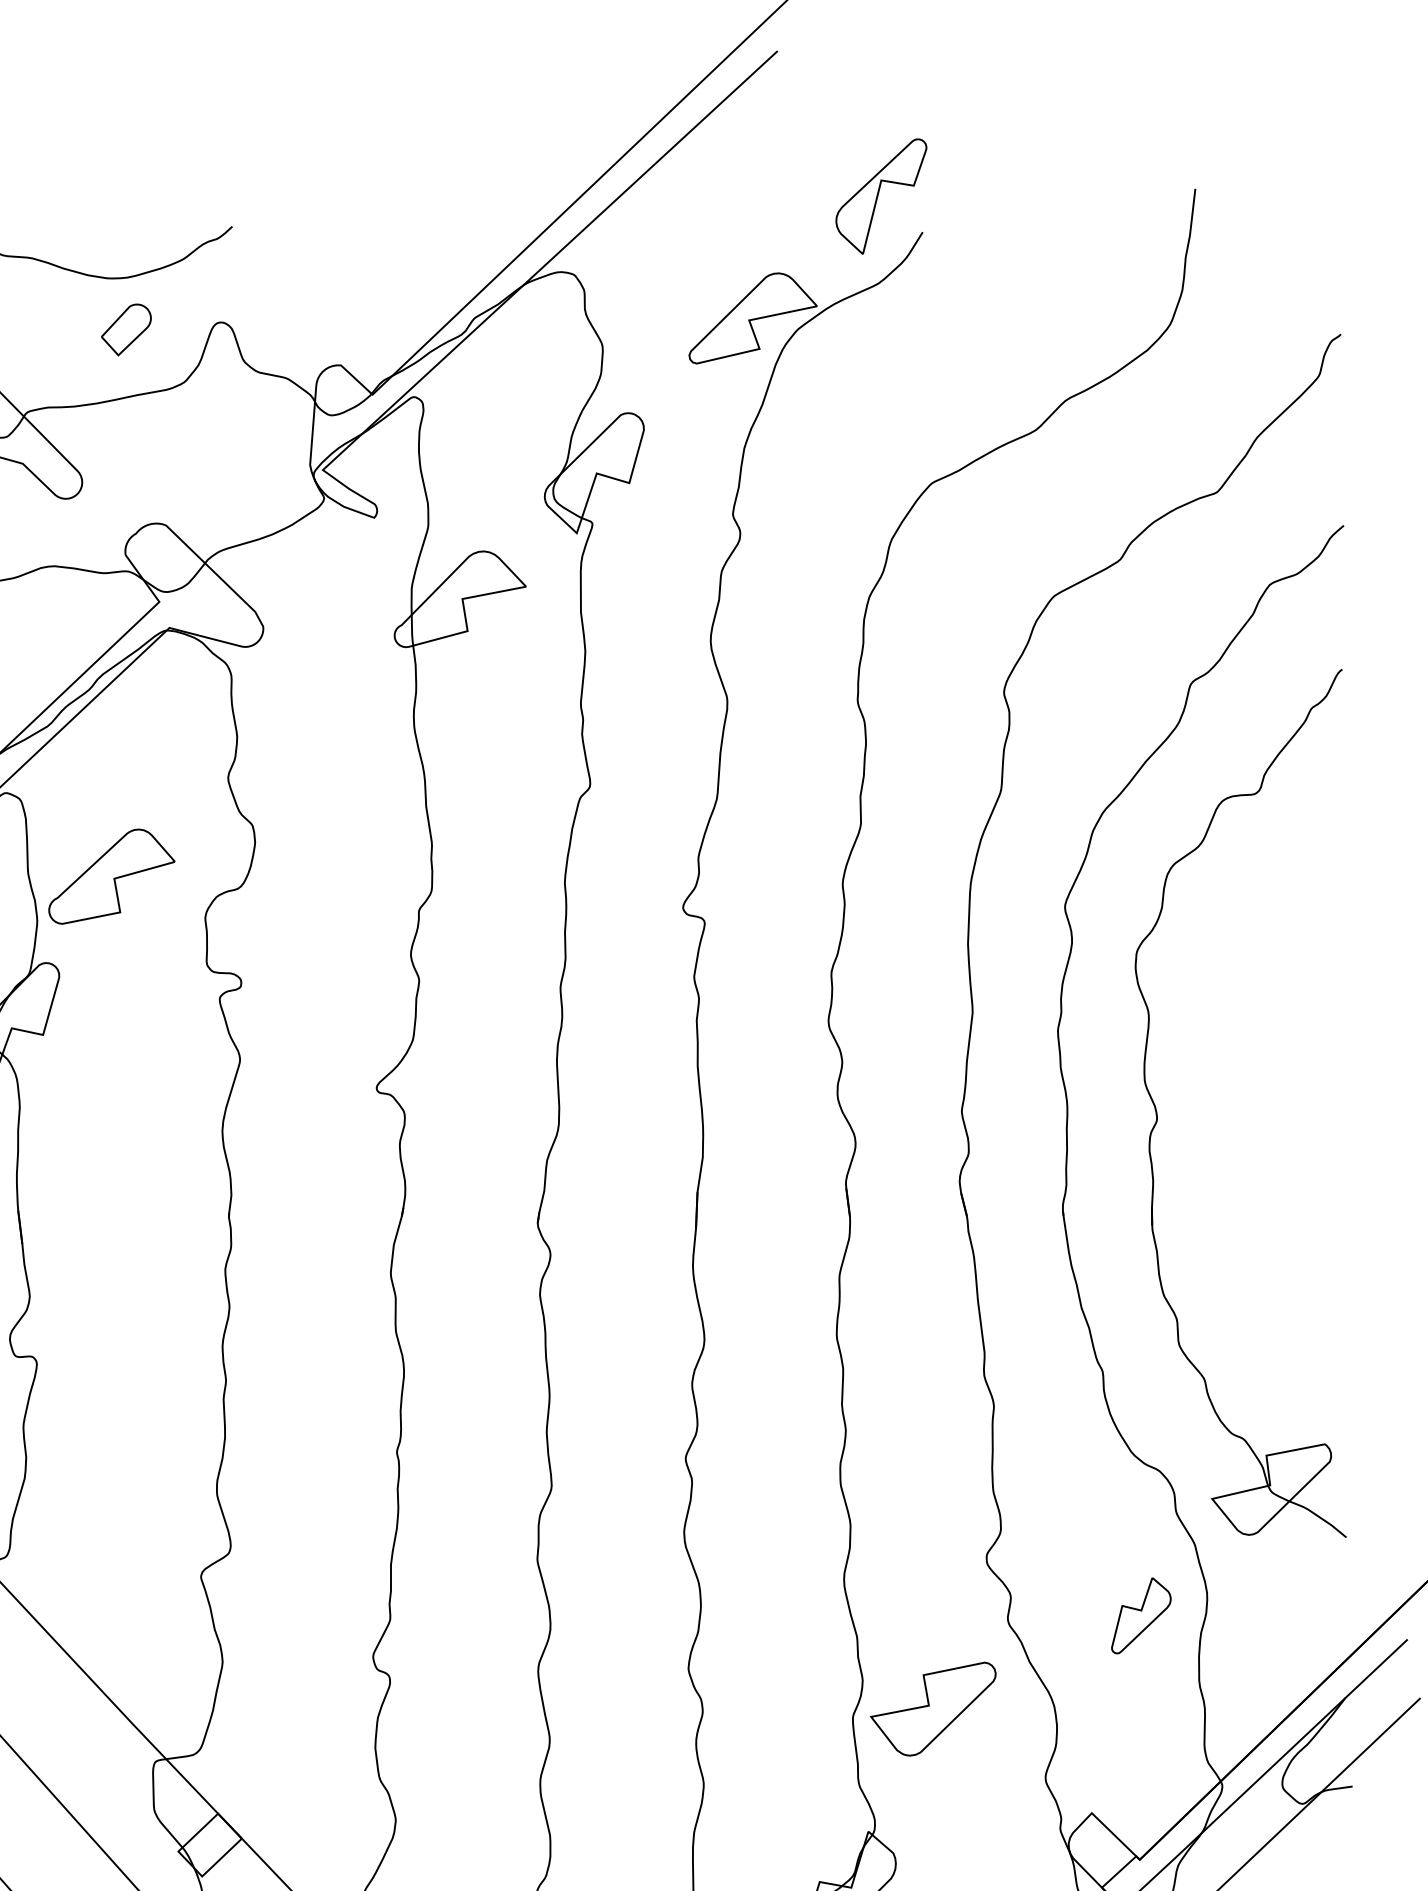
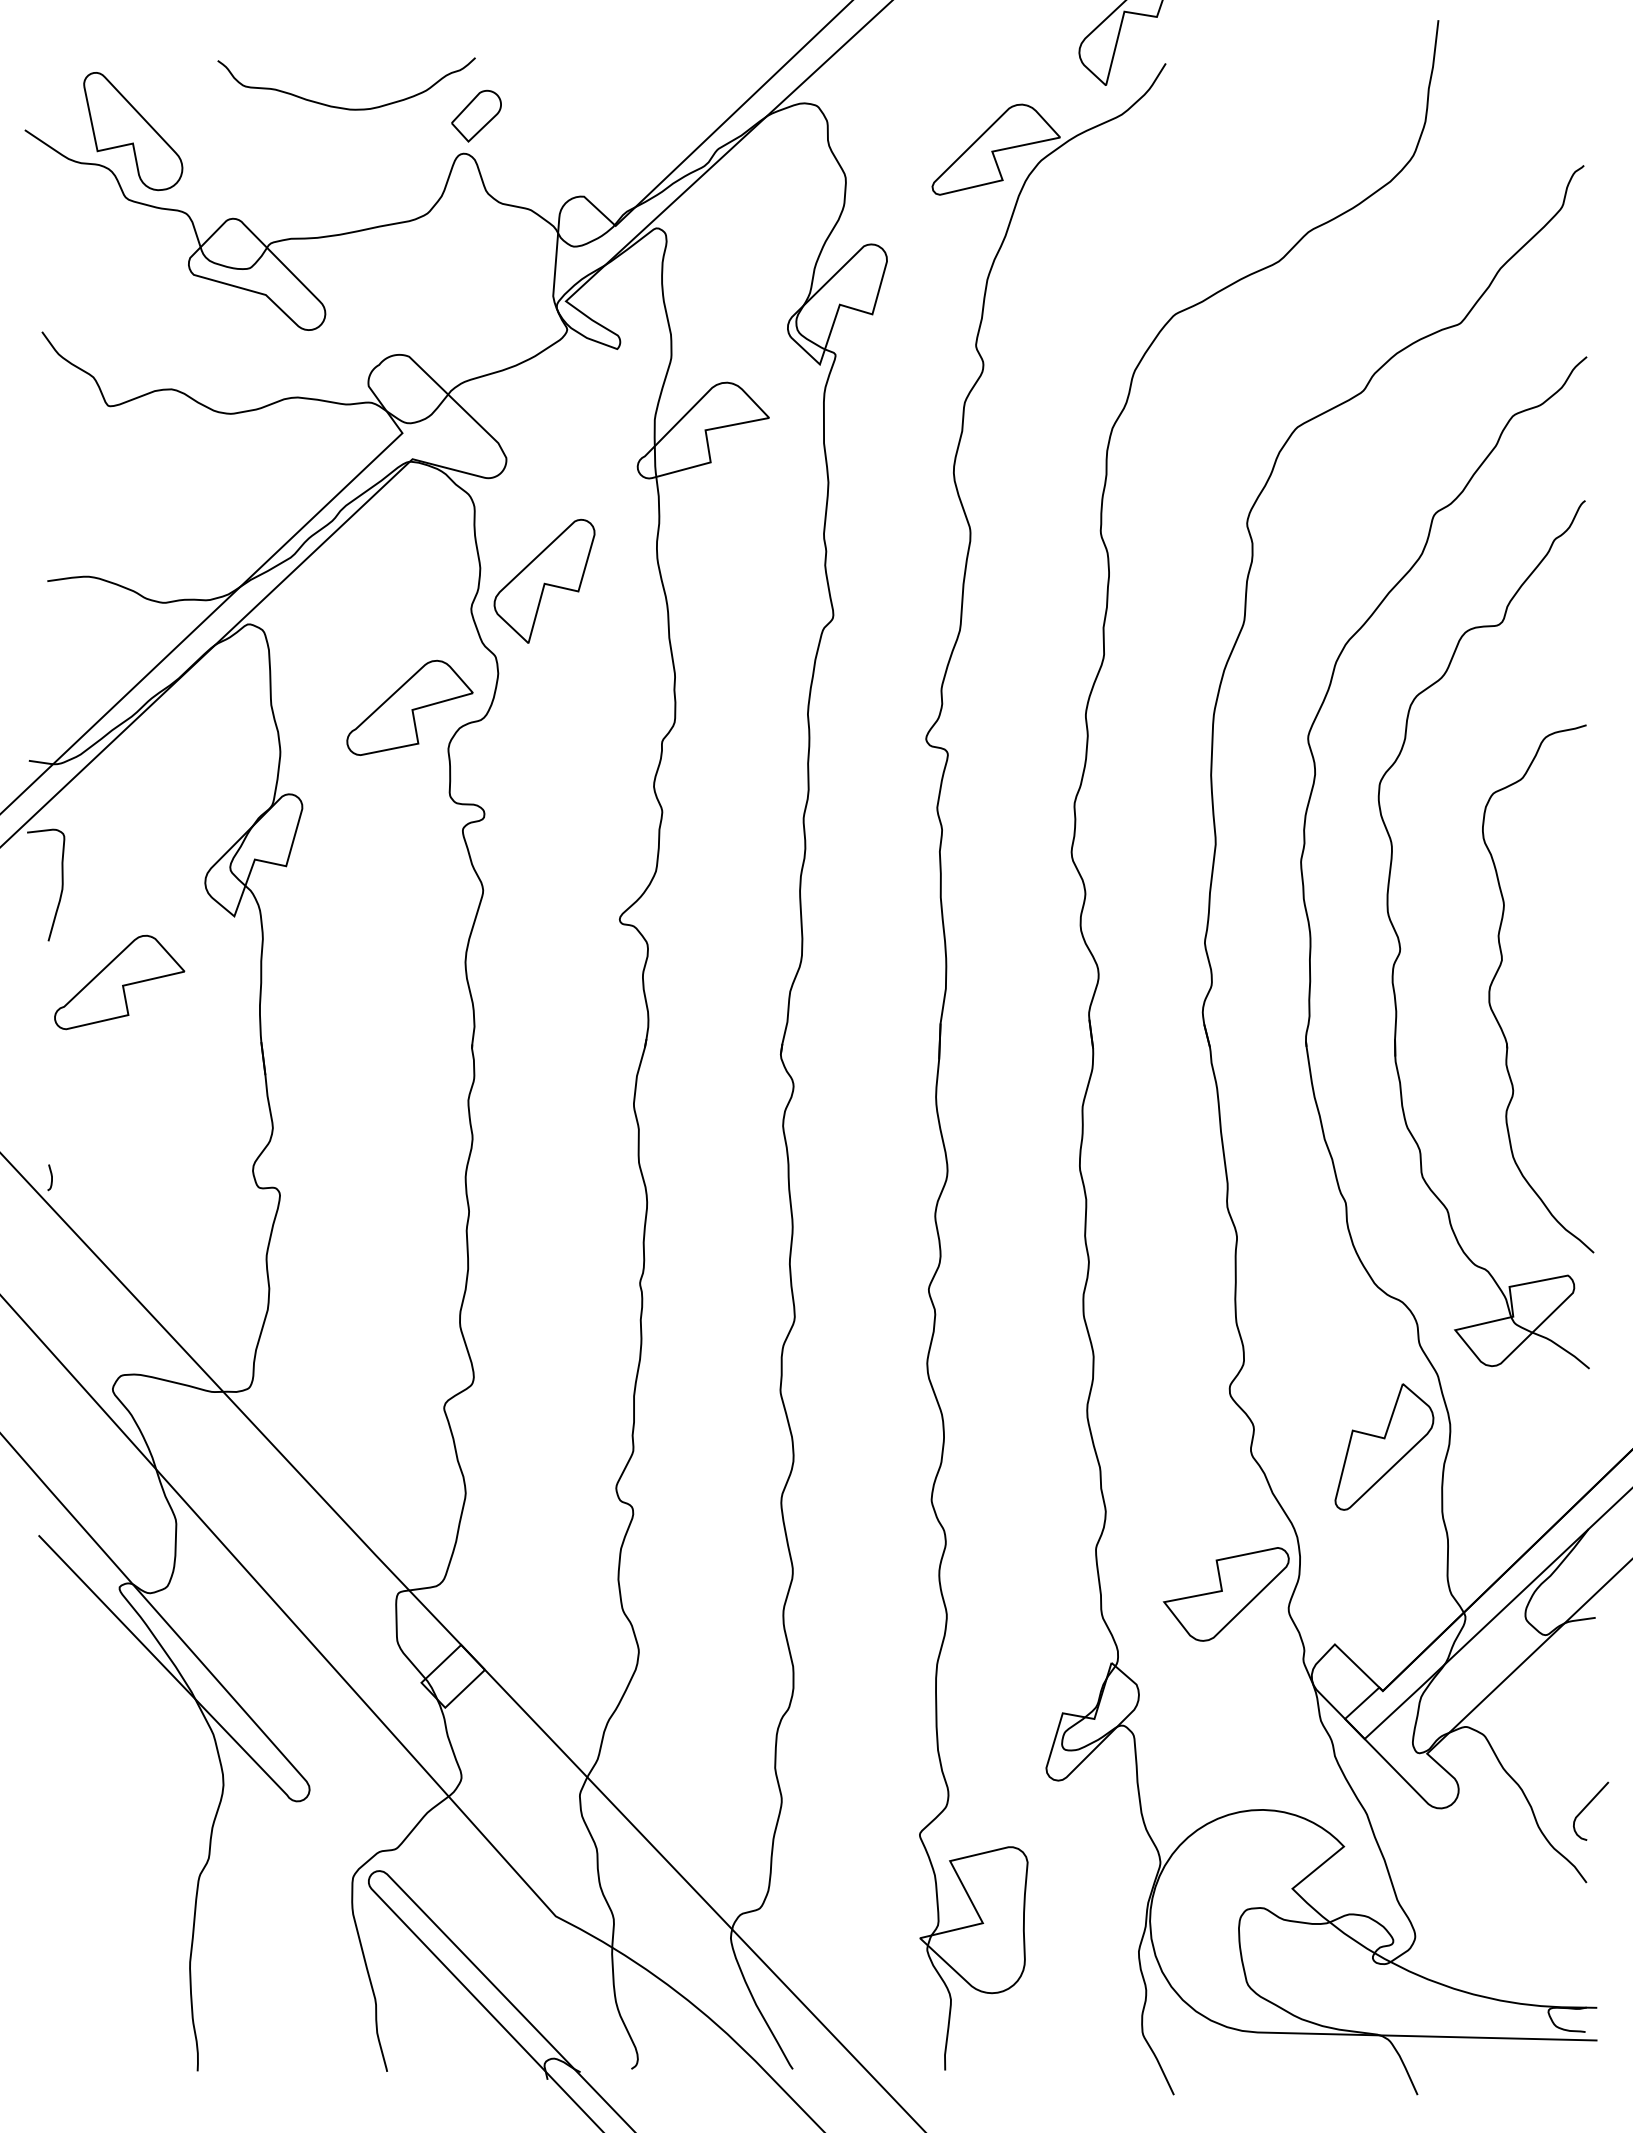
part: (126, 329) -> (476, 115), moved
part: (301, 749) -> (544, 580), added
part: (111, 876) -> (409, 707), moved
part: (1256, 1138) -> (1499, 969), added
part: (1141, 1615) -> (1384, 1446), size x1.67
part: (932, 1709) -> (1225, 1594), moved

